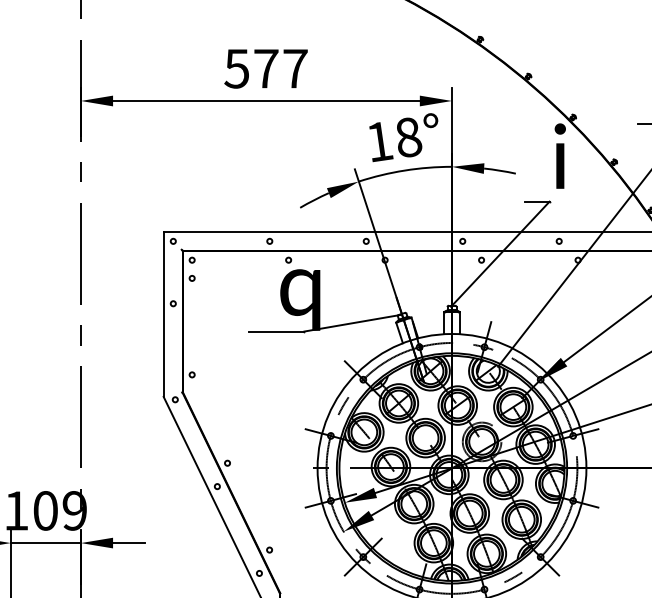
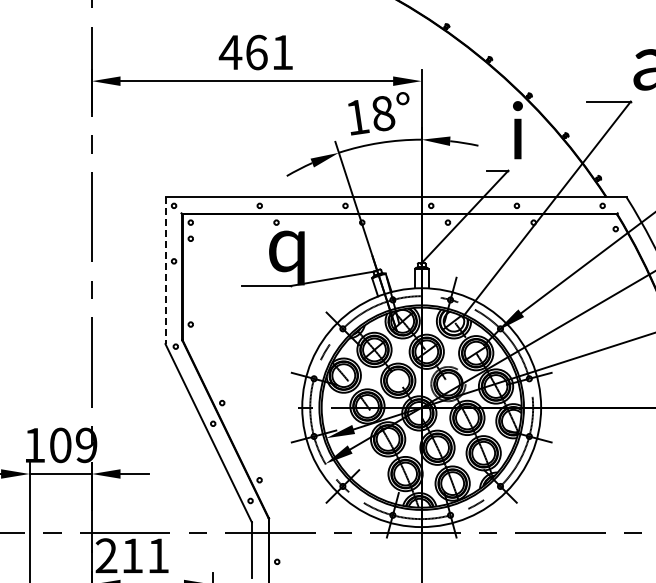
text: (264, 68) -> (255, 52), 577 -> 461
line: (163, 315) -> (165, 271), solid -> dashed

